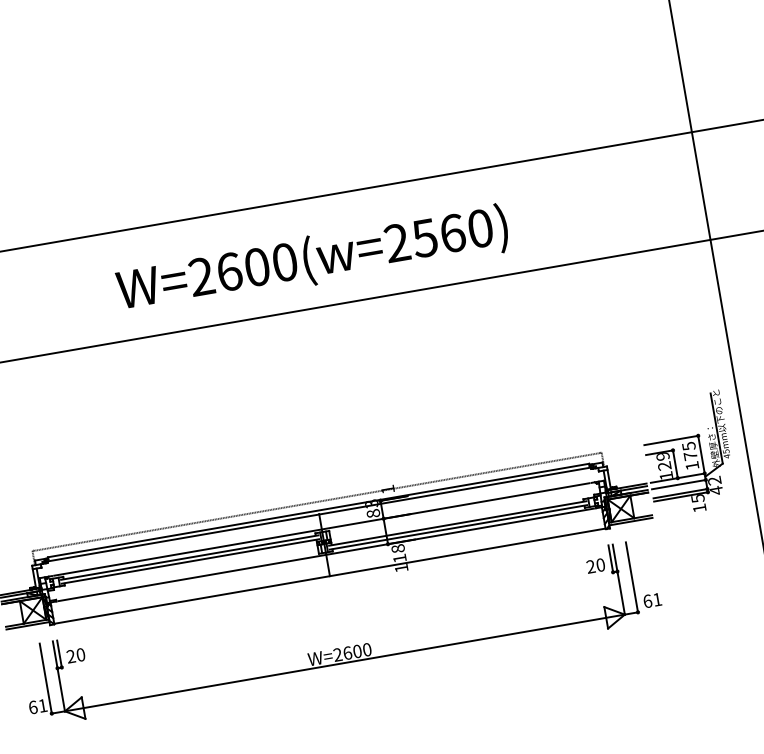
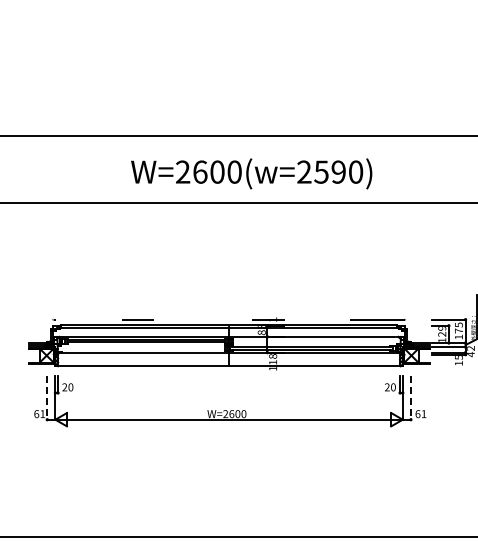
text: (452, 232) -> (338, 171), W=2600(w=2560) -> W=2600(w=2590)
line: (631, 578) -> (410, 398), solid -> dashed
line: (46, 679) -> (47, 398), solid -> dashed

